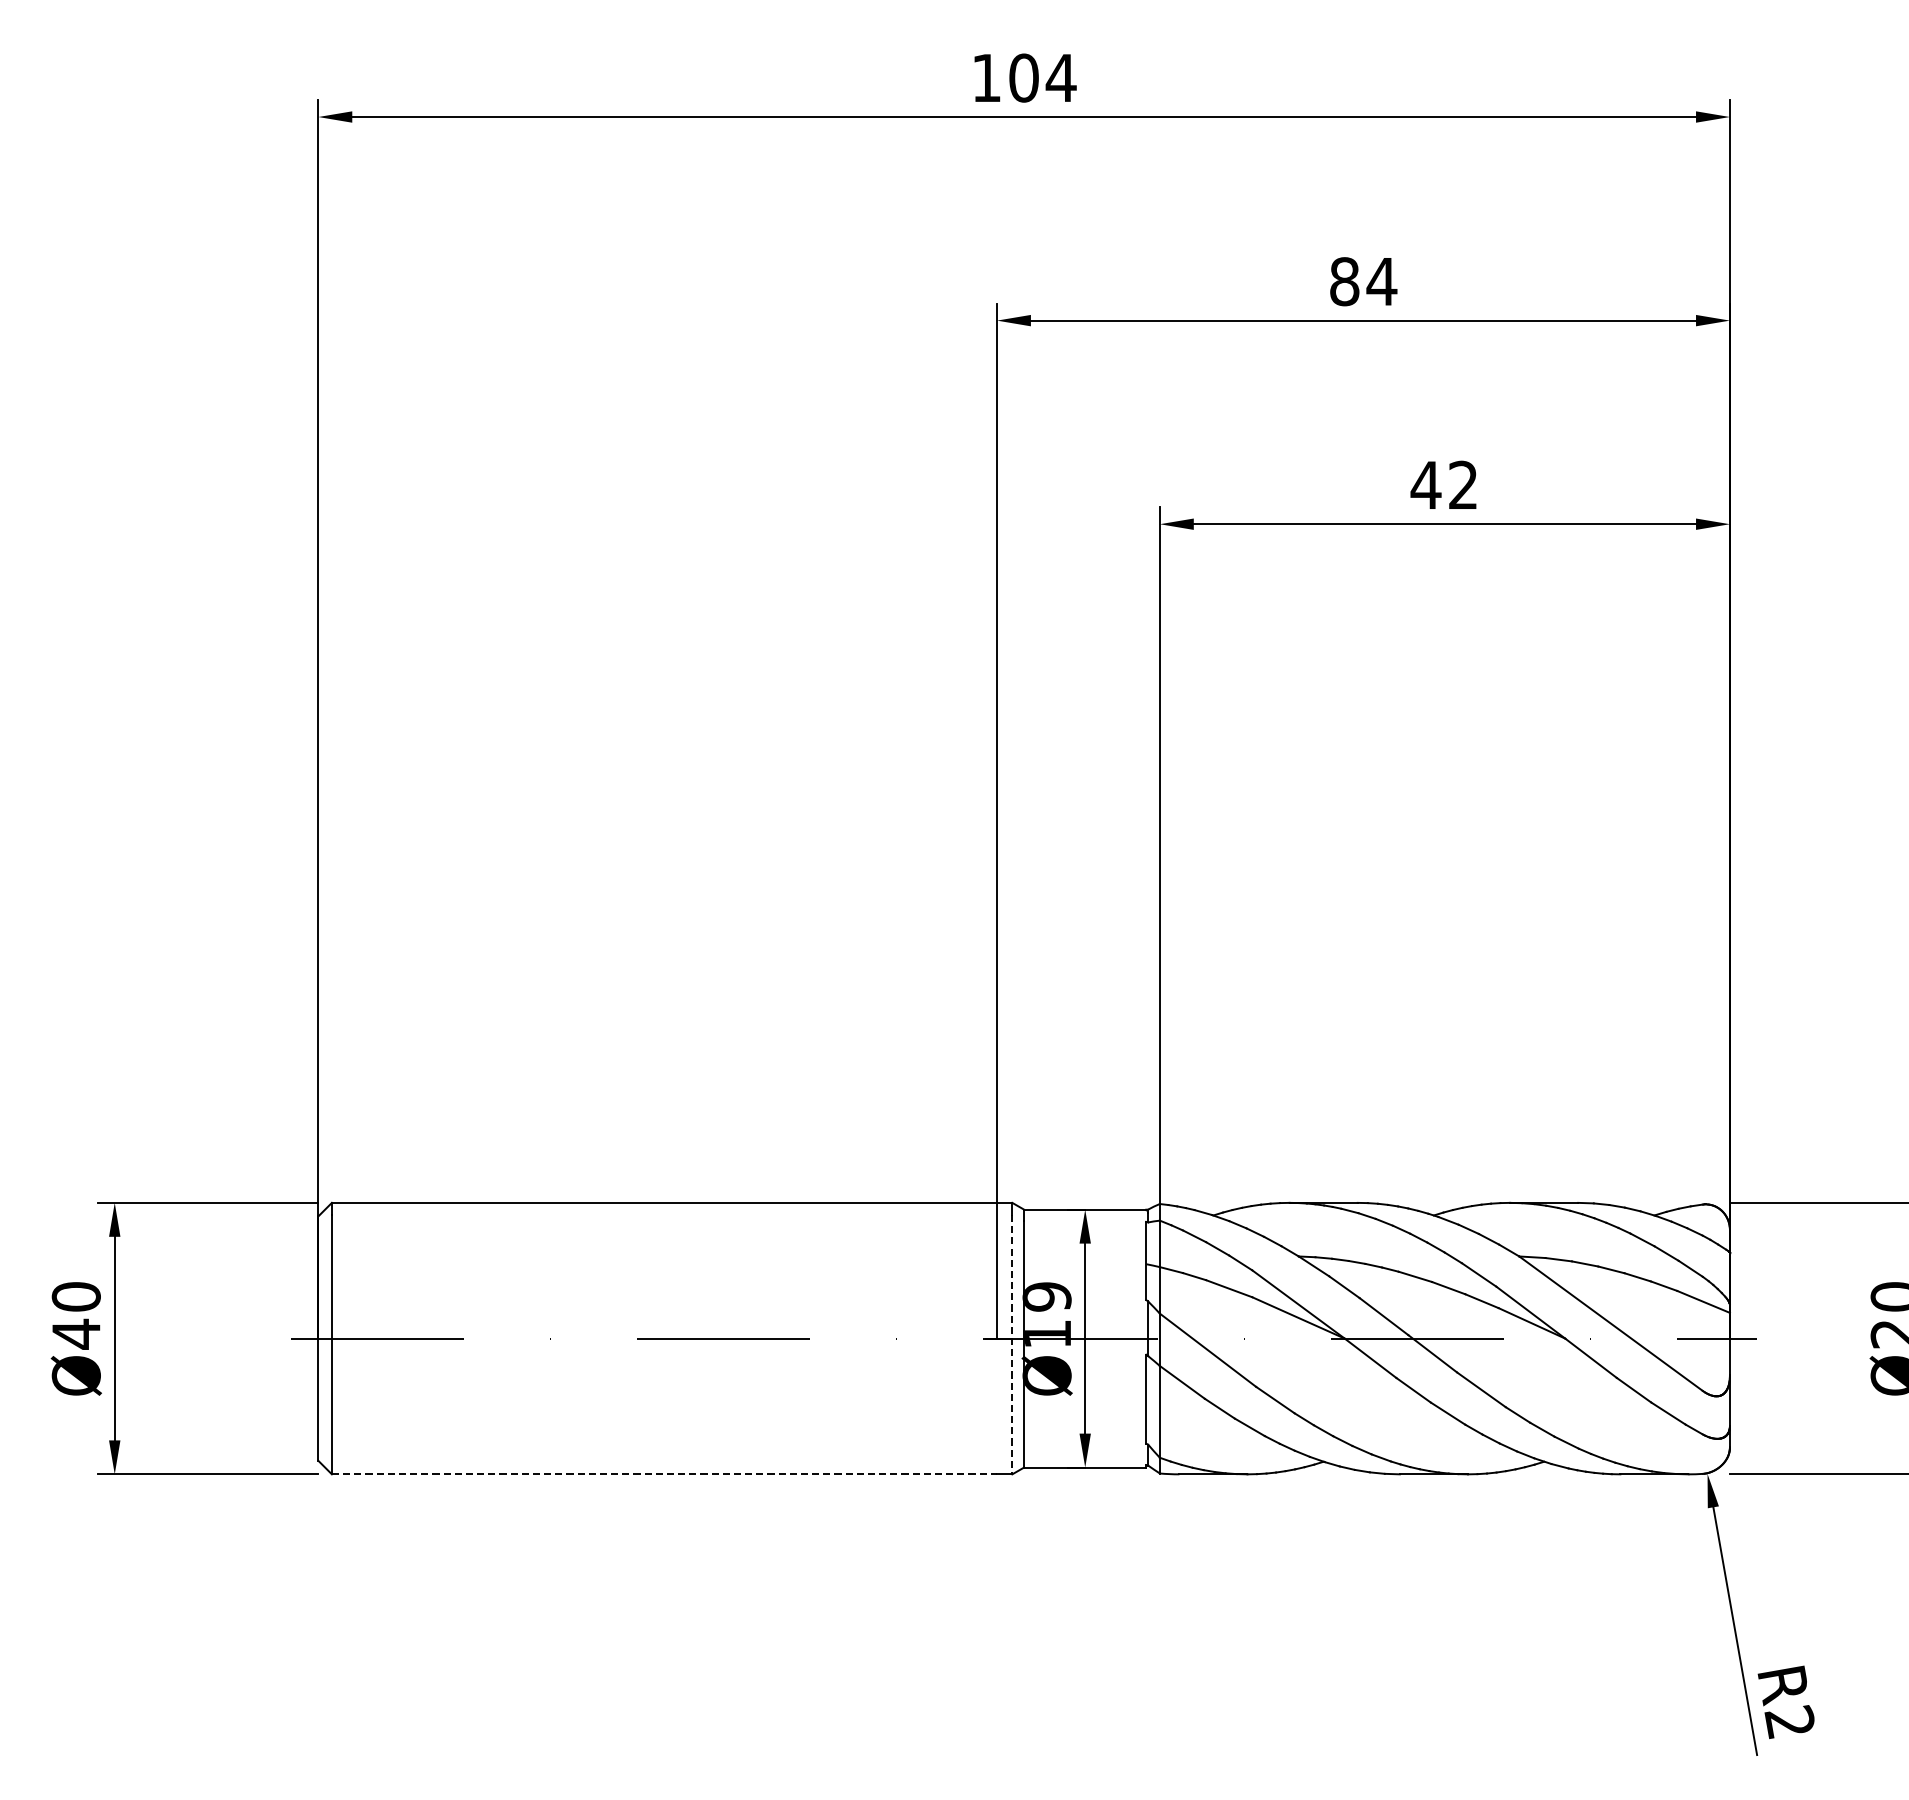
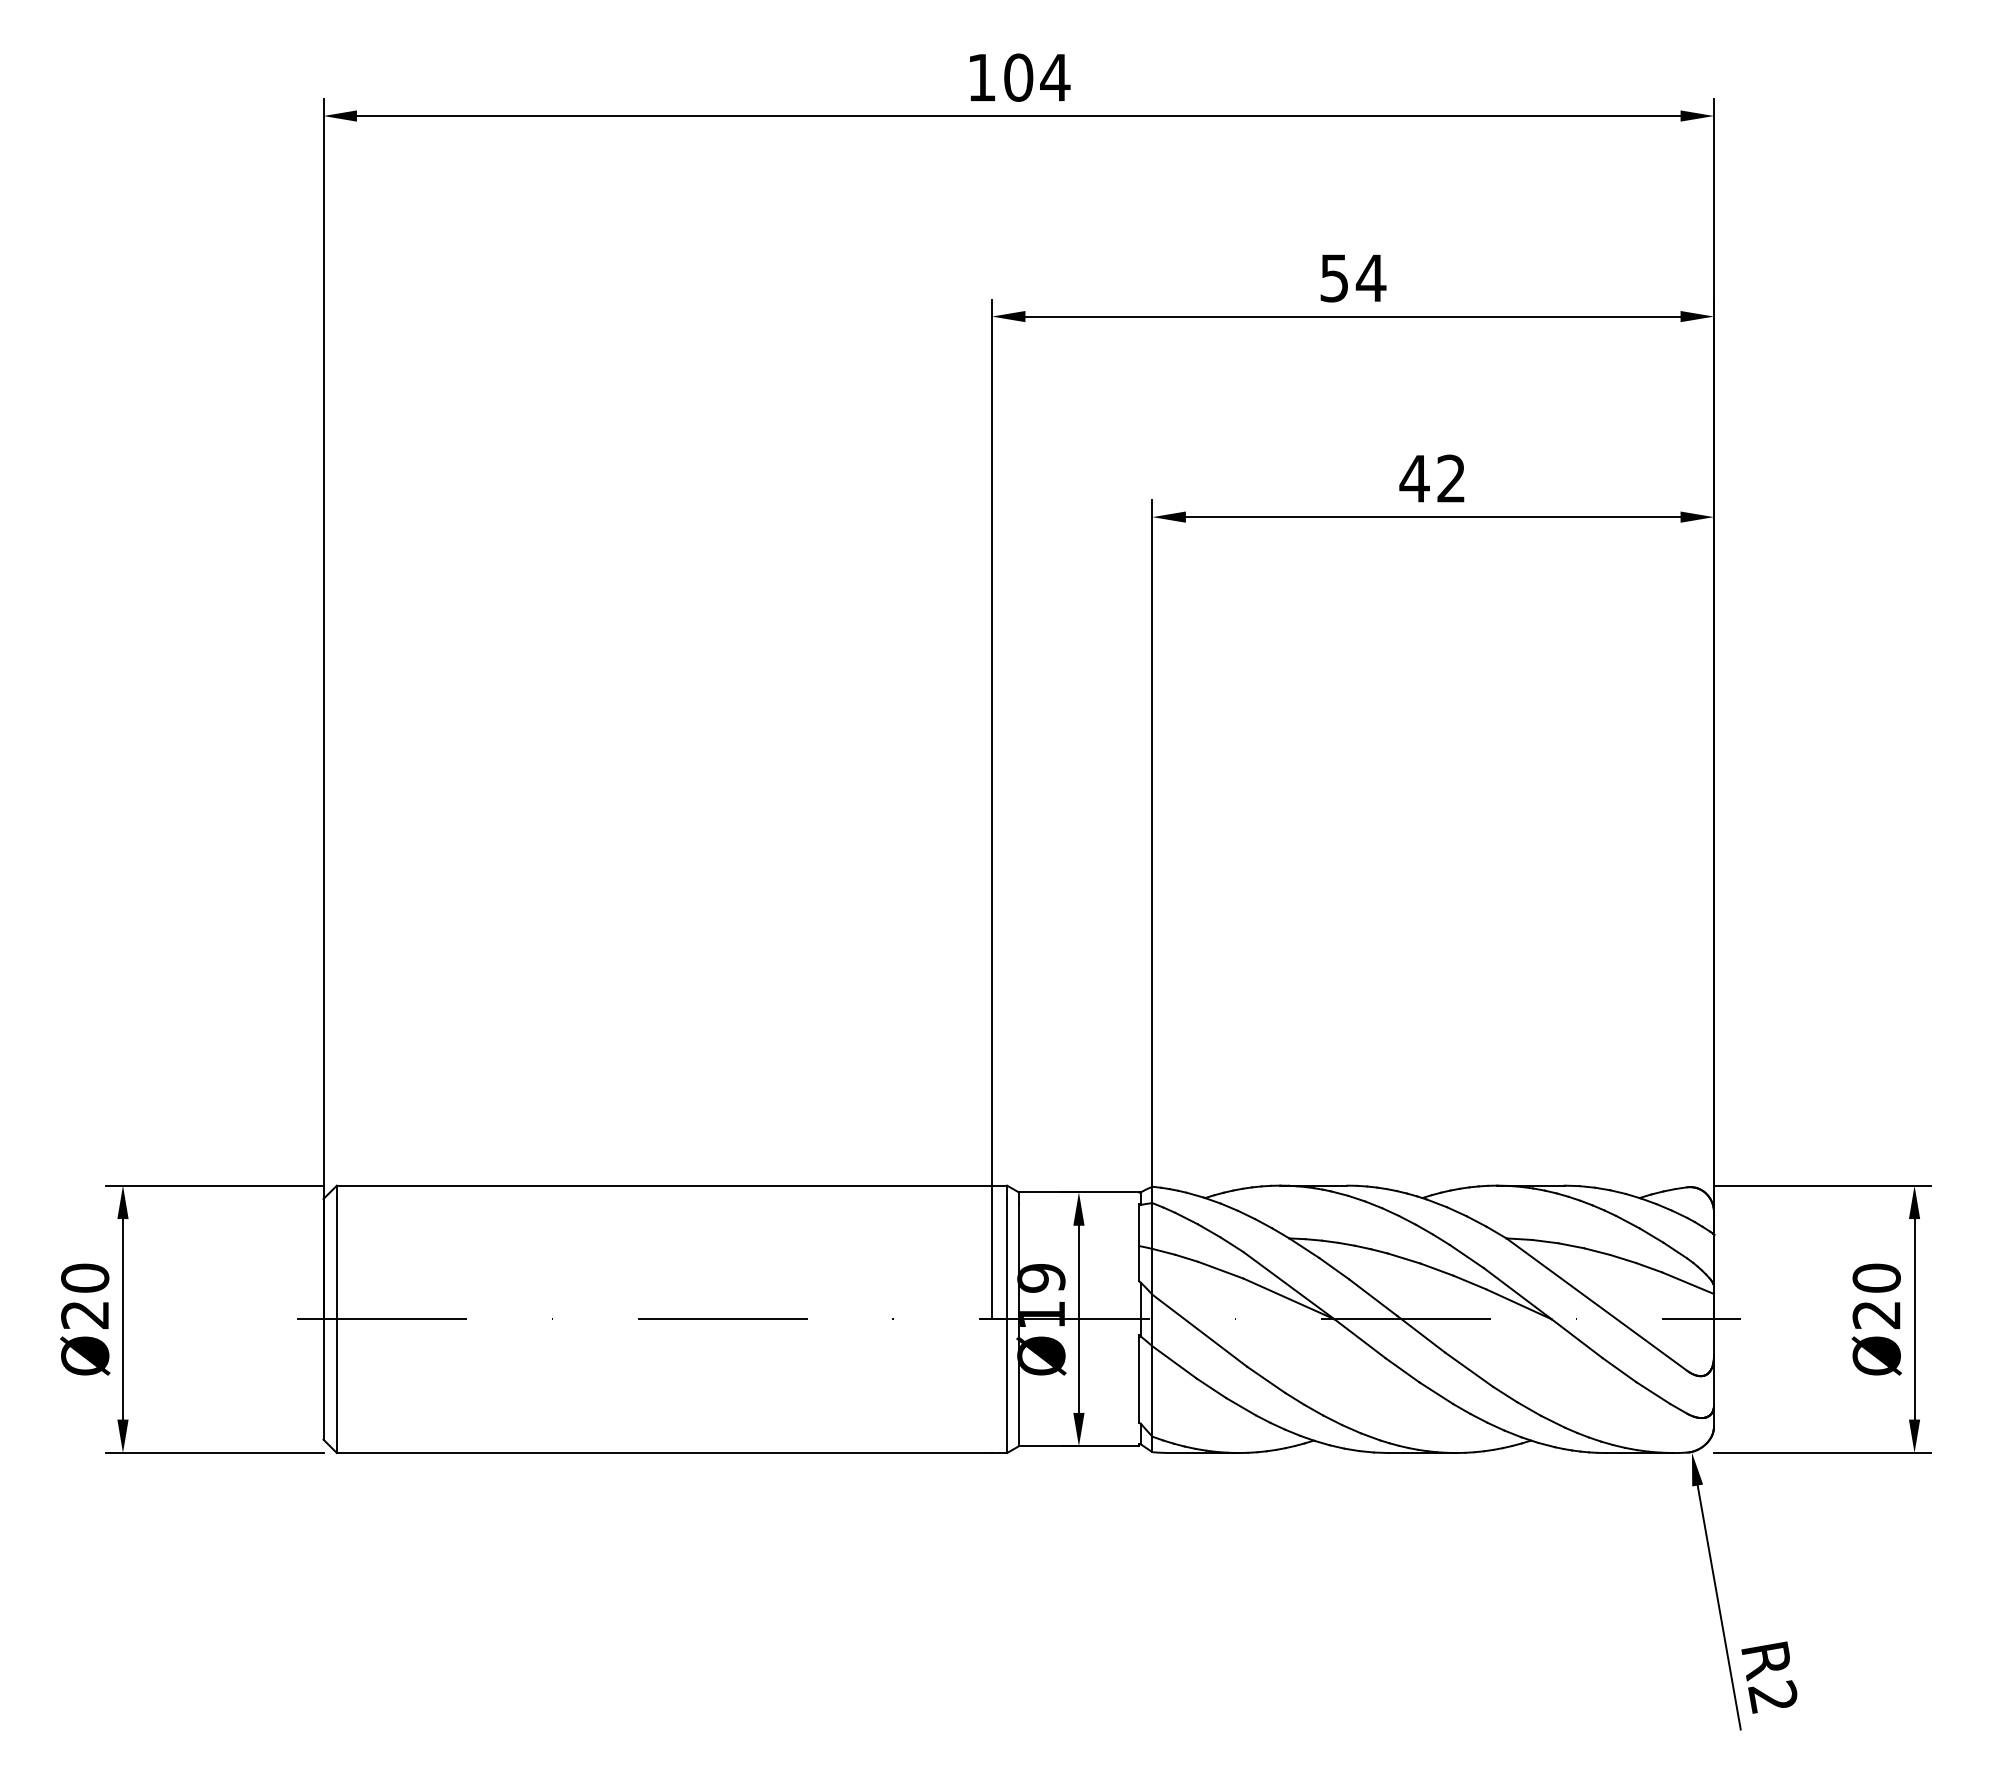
text: (1344, 281) -> (1334, 278), 84 -> 54
text: (75, 1333) -> (84, 1314), Ø40 -> Ø20
line: (1012, 1344) -> (1007, 1325), dashed -> solid
line: (664, 1474) -> (664, 1453), dashed -> solid

